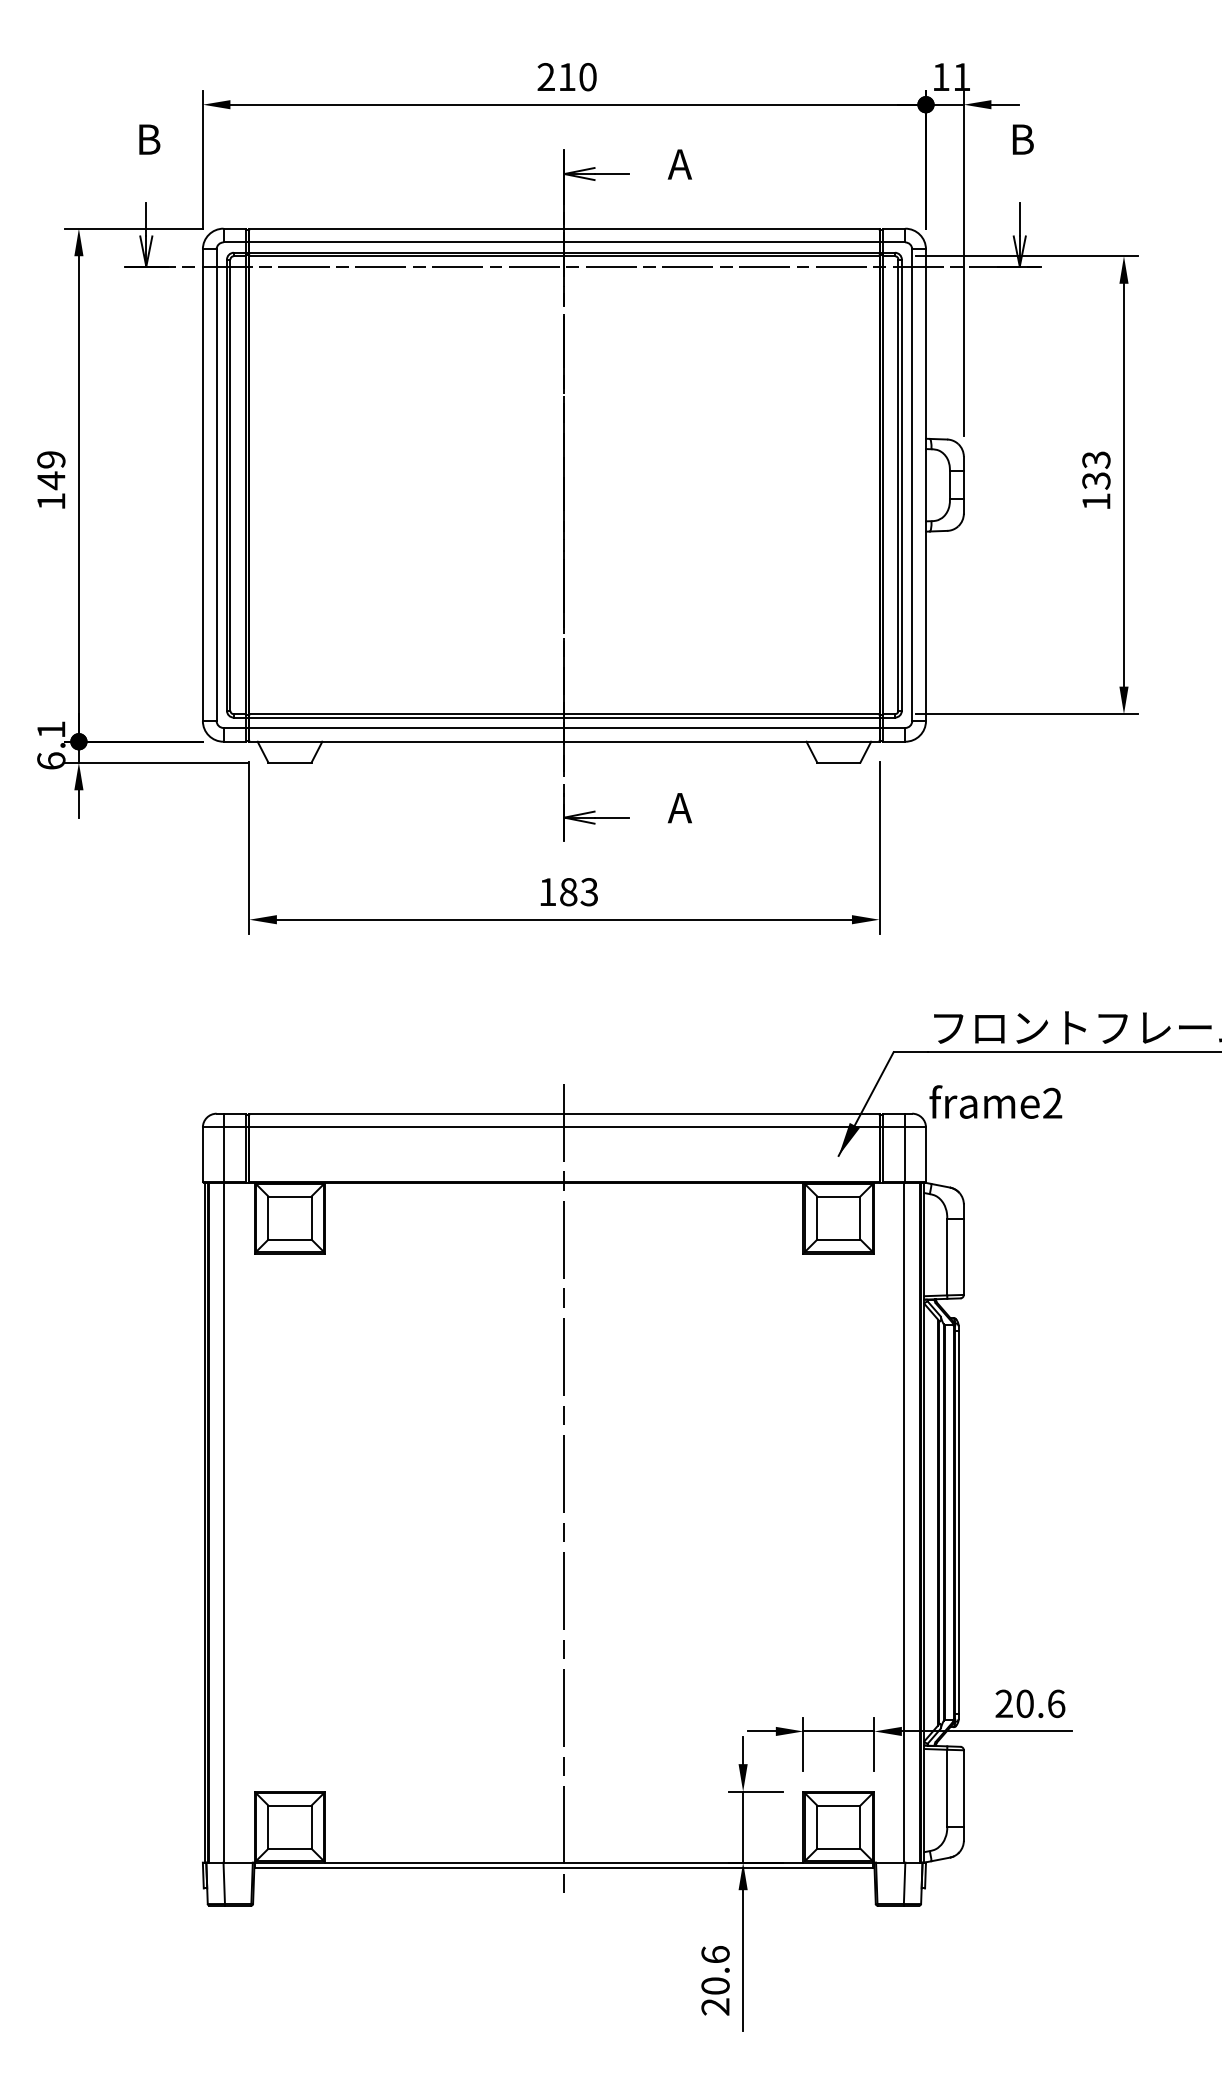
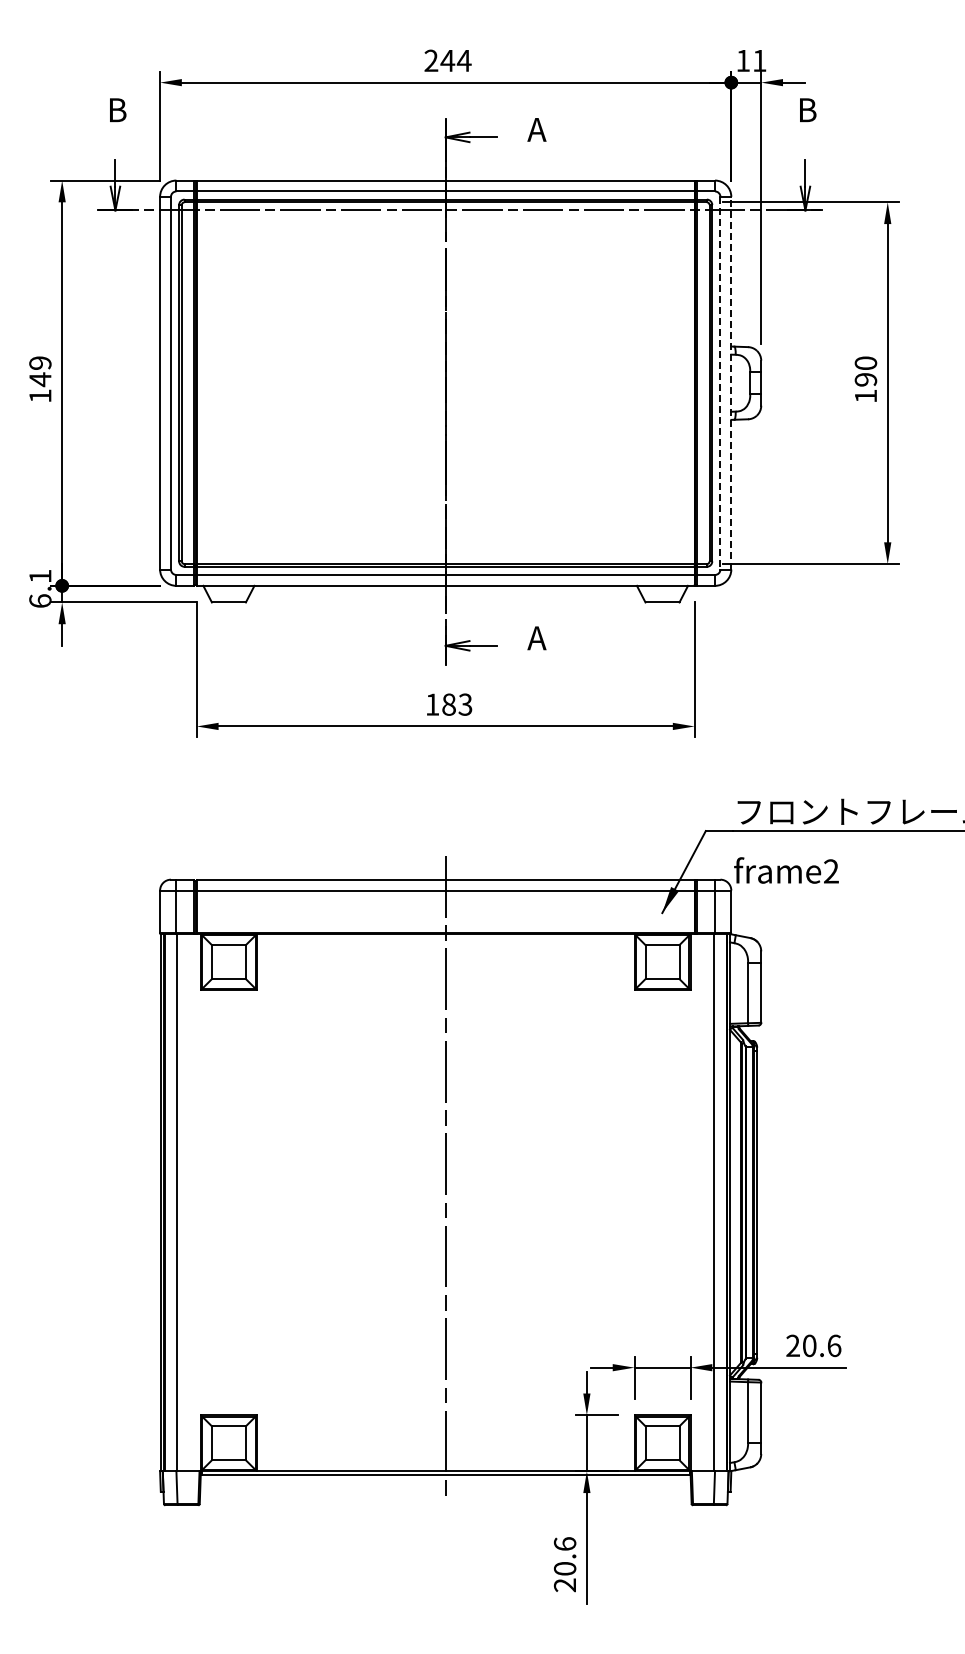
text: (576, 76) -> (455, 60), 210 -> 244
text: (1097, 470) -> (866, 371), 133 -> 190
line: (926, 484) -> (731, 382), solid -> dashed
line: (912, 485) -> (720, 383), solid -> dashed

